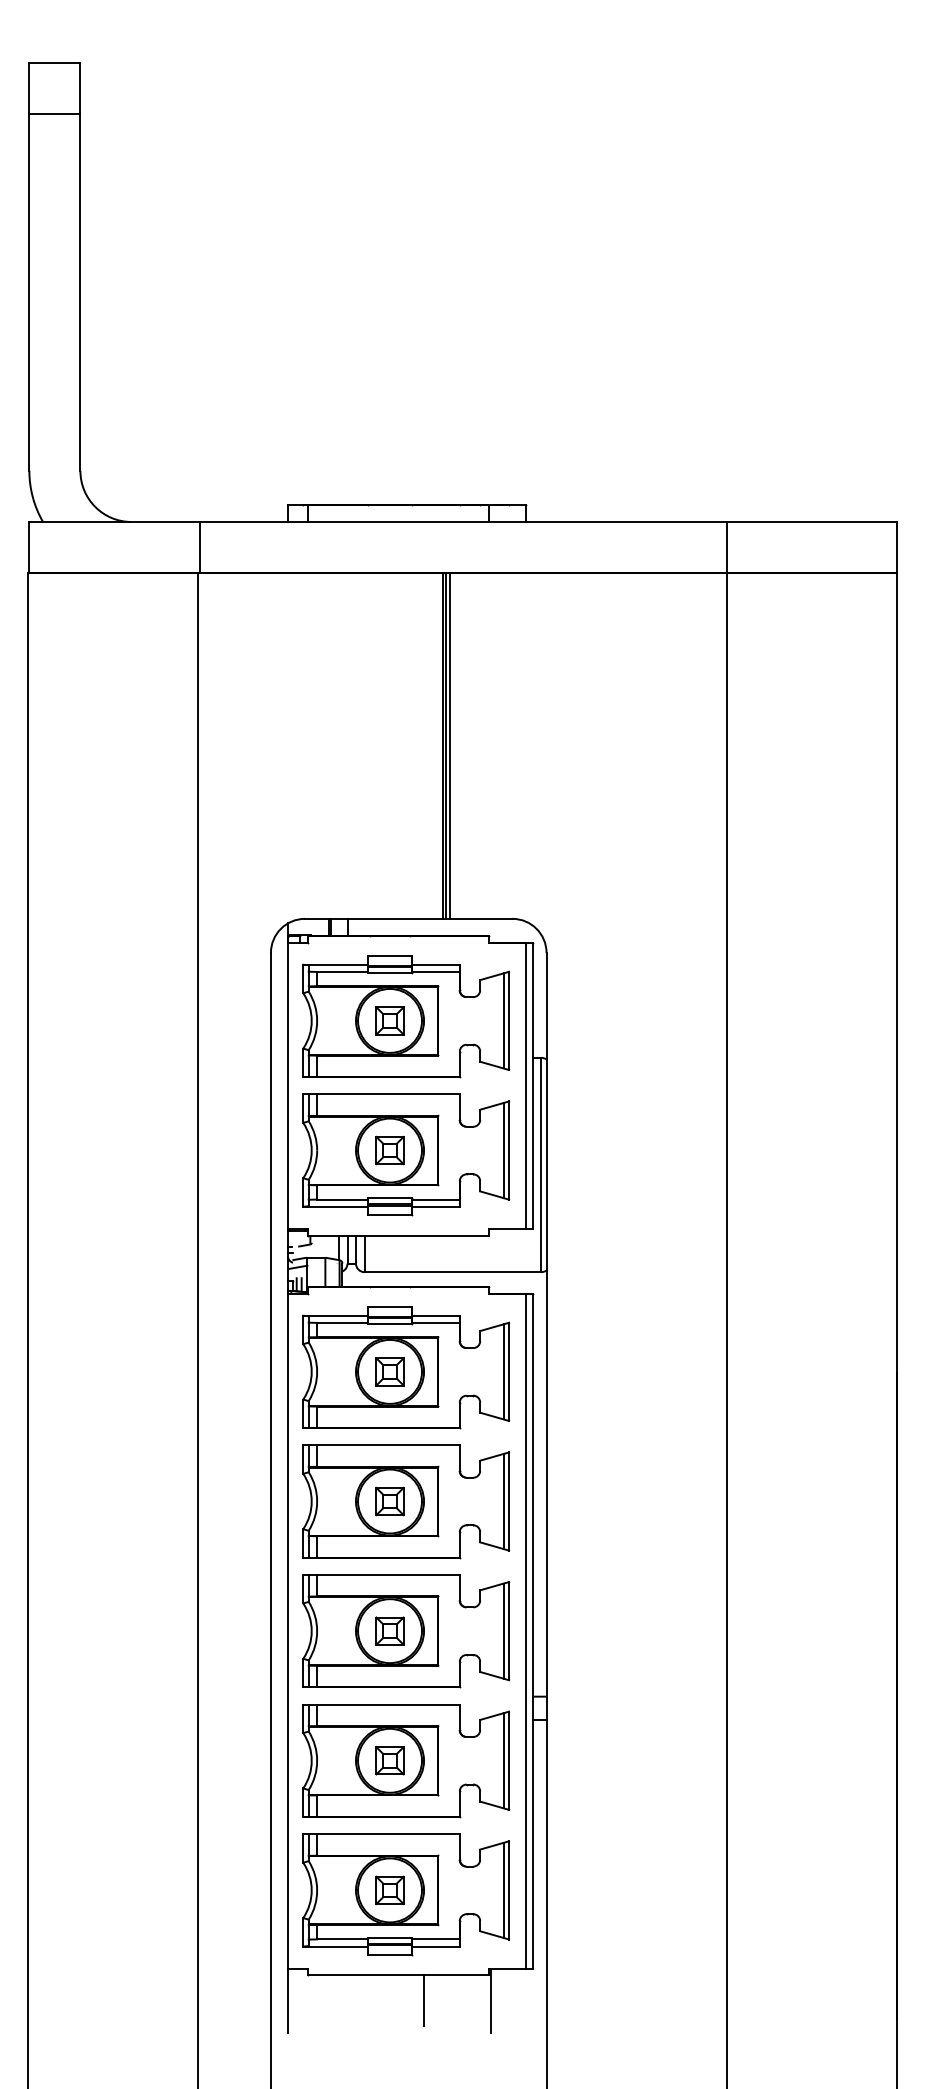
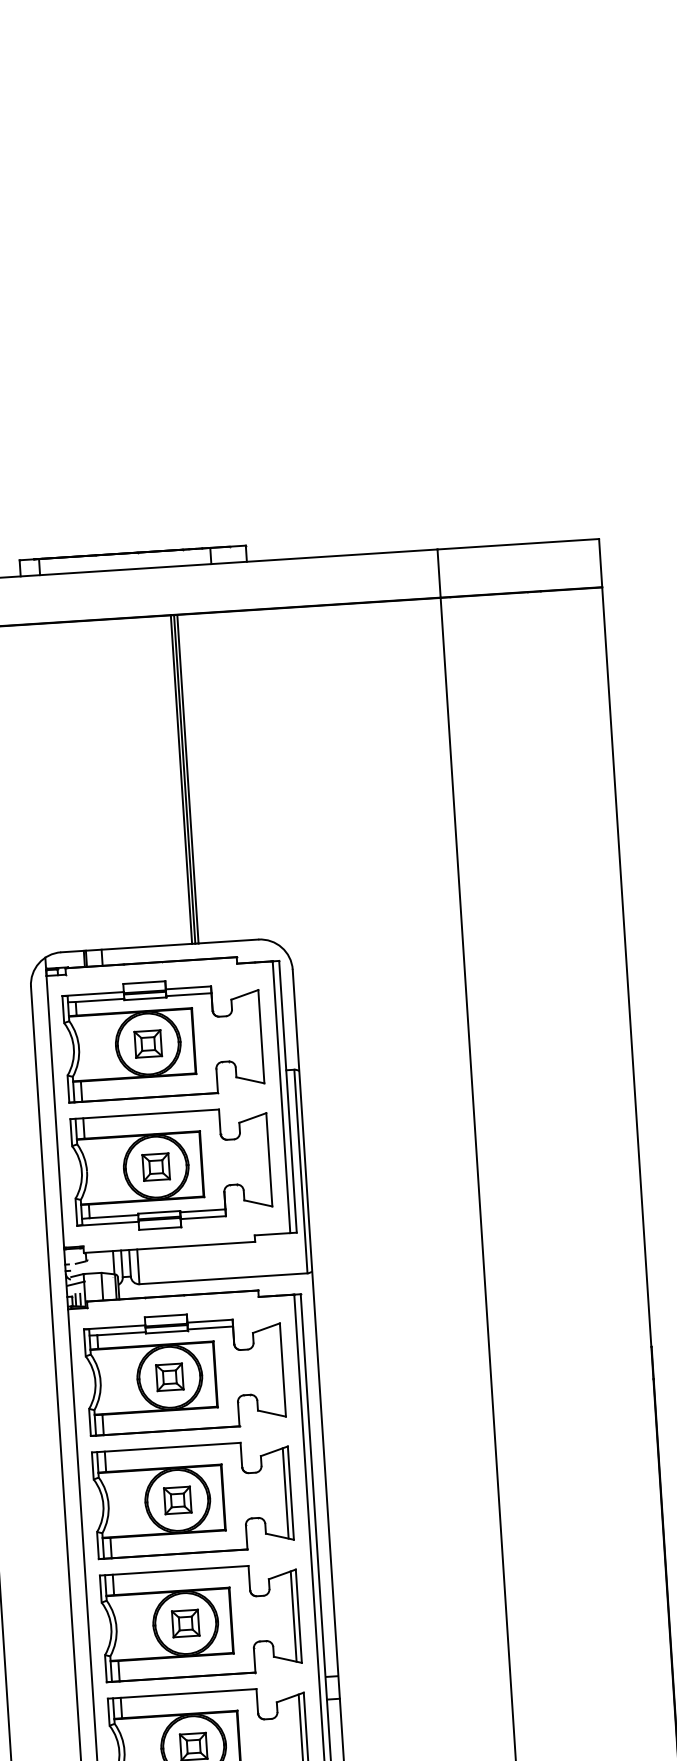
line: (503, 1020) -> (256, 1036), removed
line: (503, 1150) -> (264, 1160), removed
line: (503, 1371) -> (277, 1369), removed

